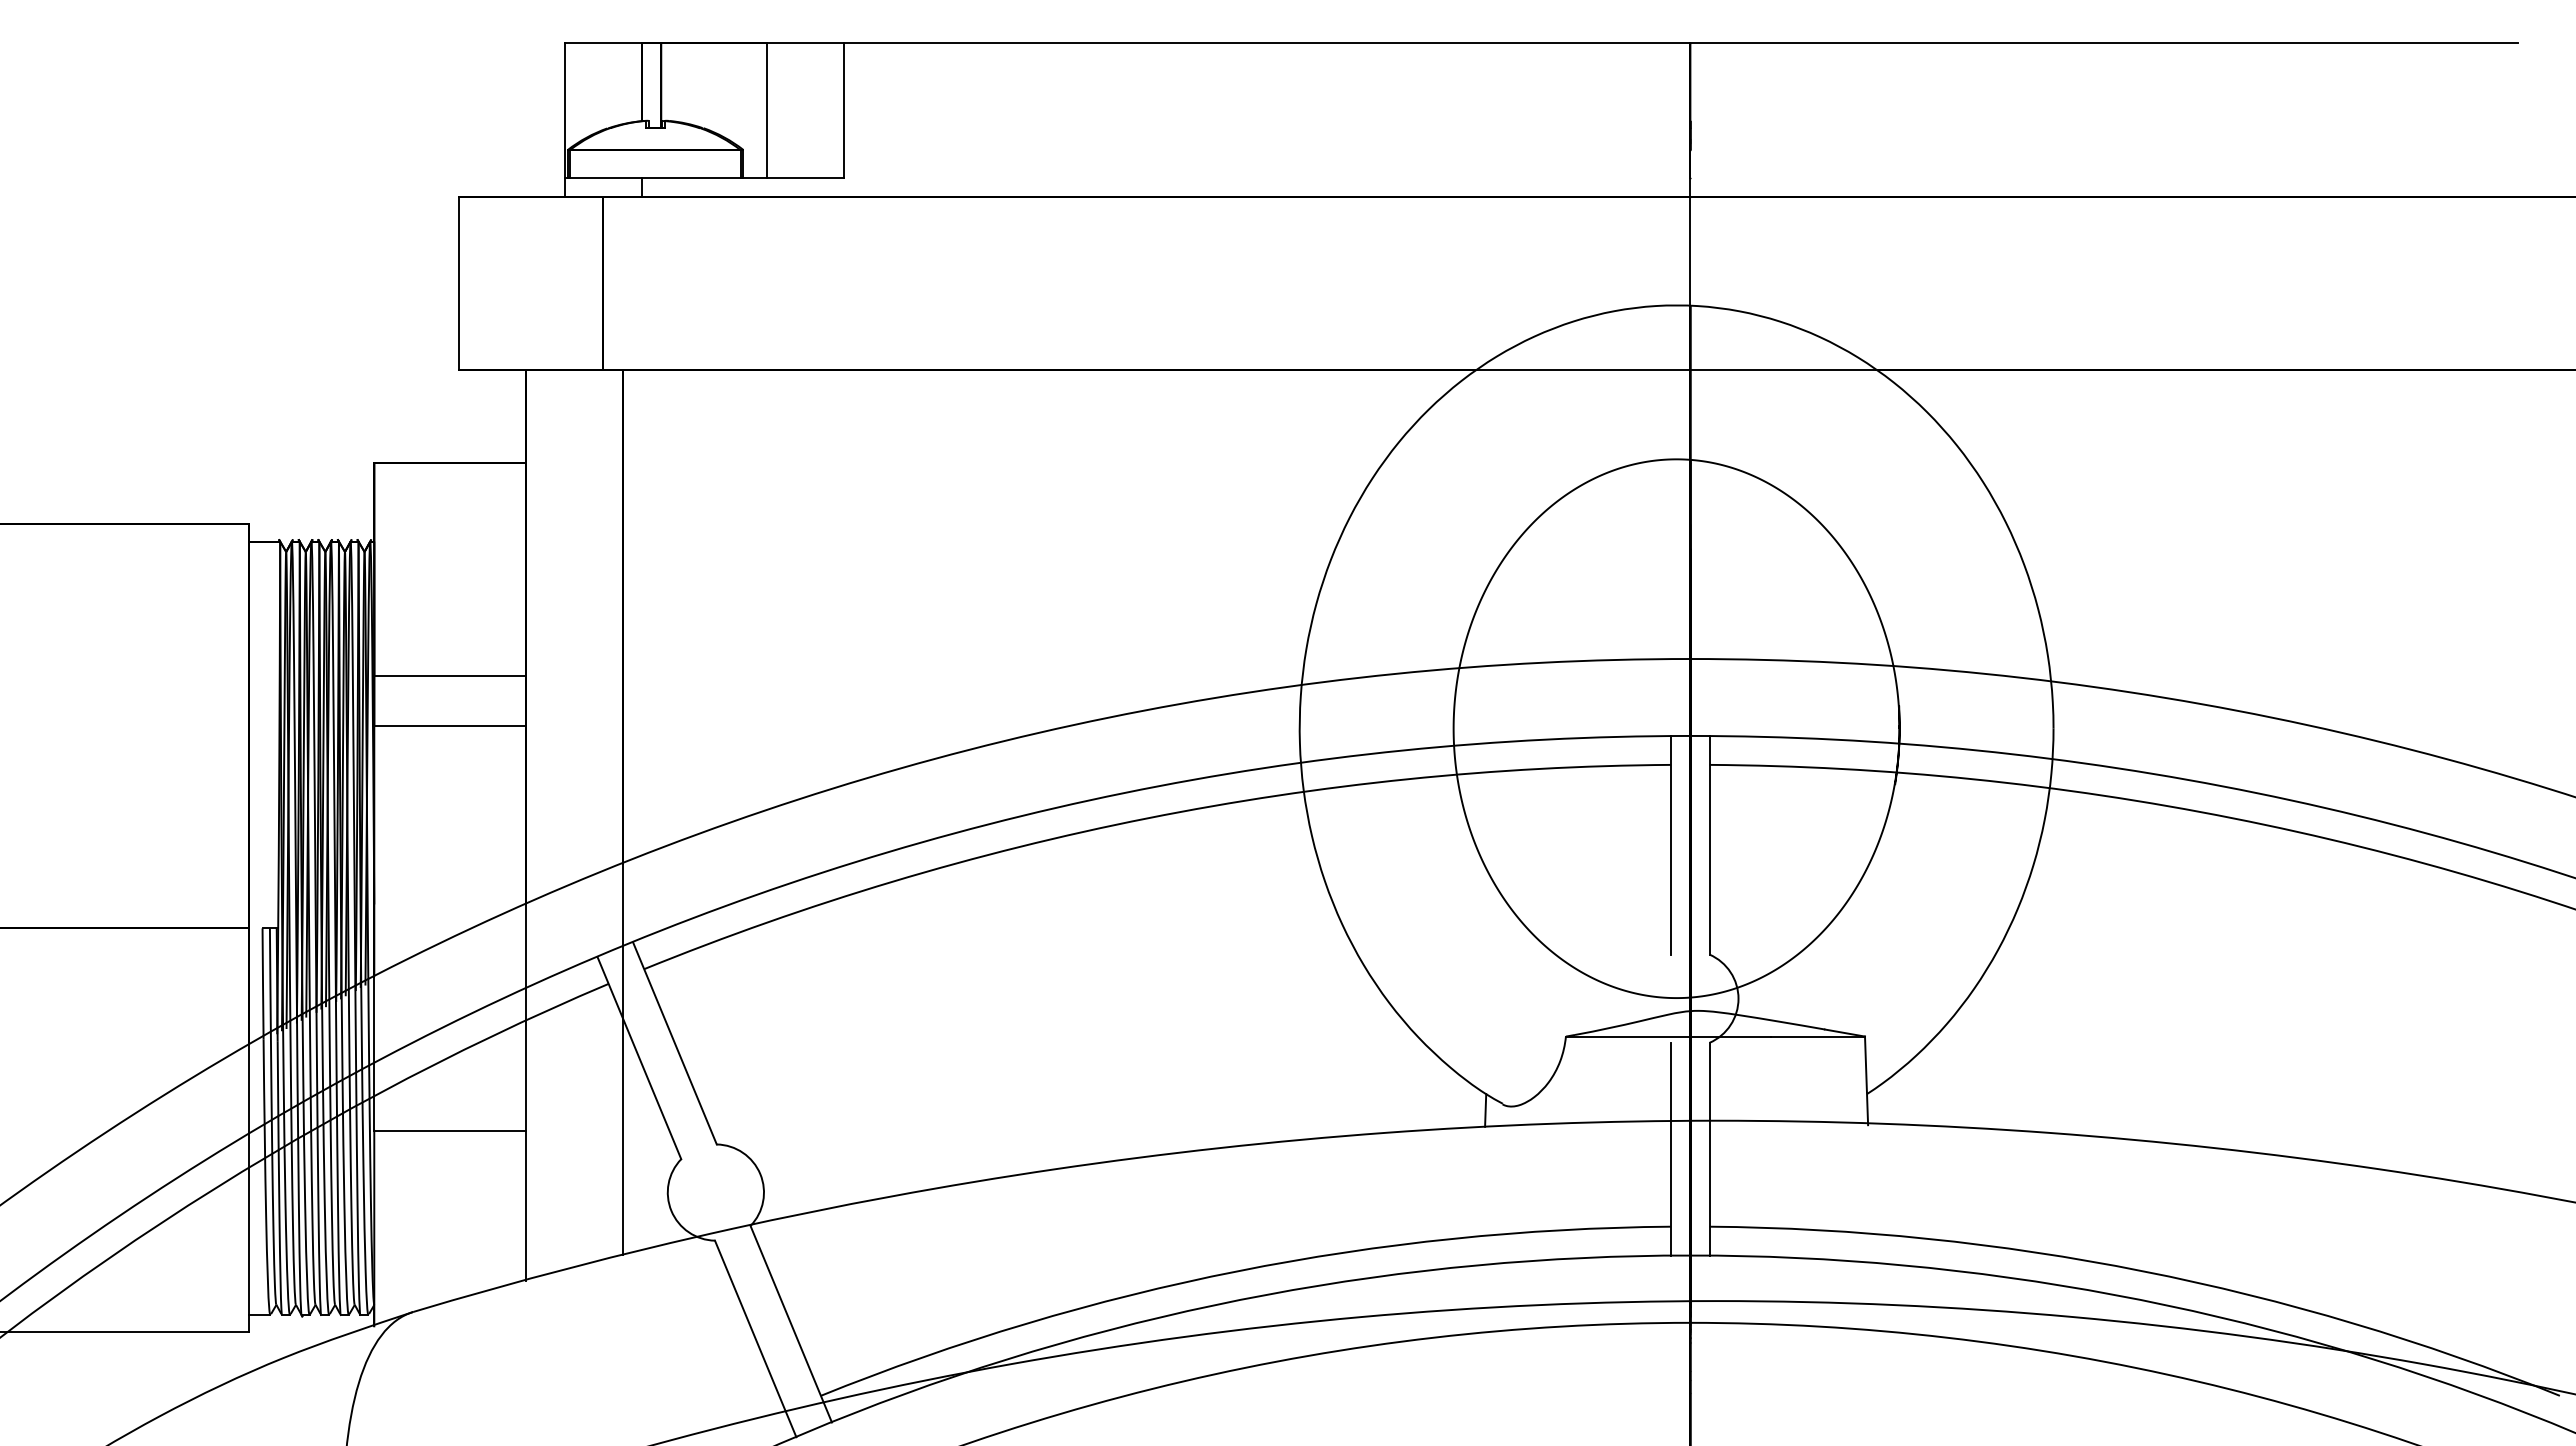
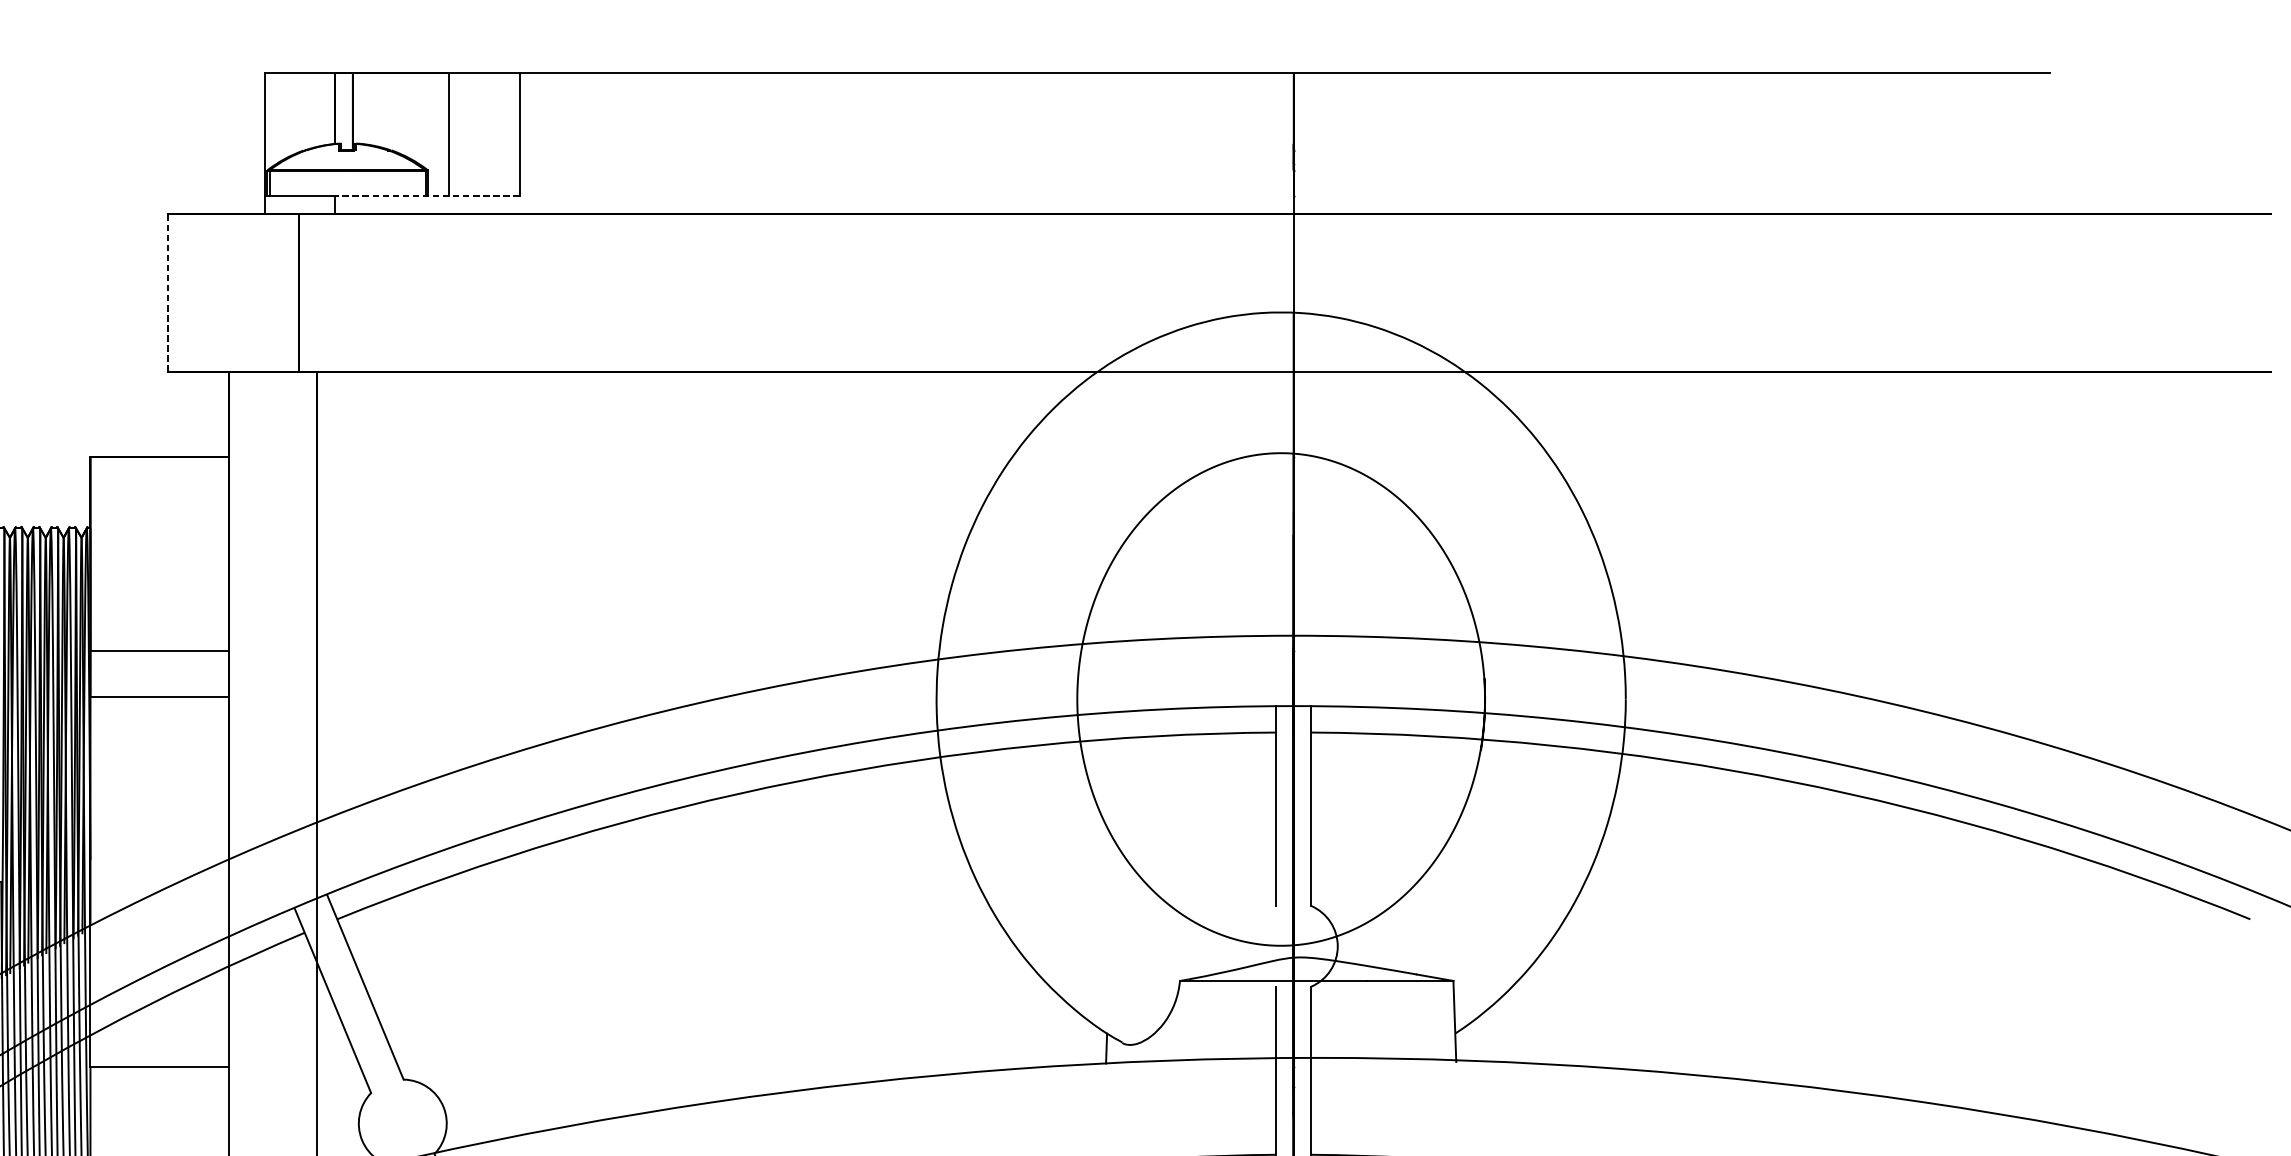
line: (742, 177) -> (427, 195), solid -> dashed
line: (458, 283) -> (167, 292), solid -> dashed

